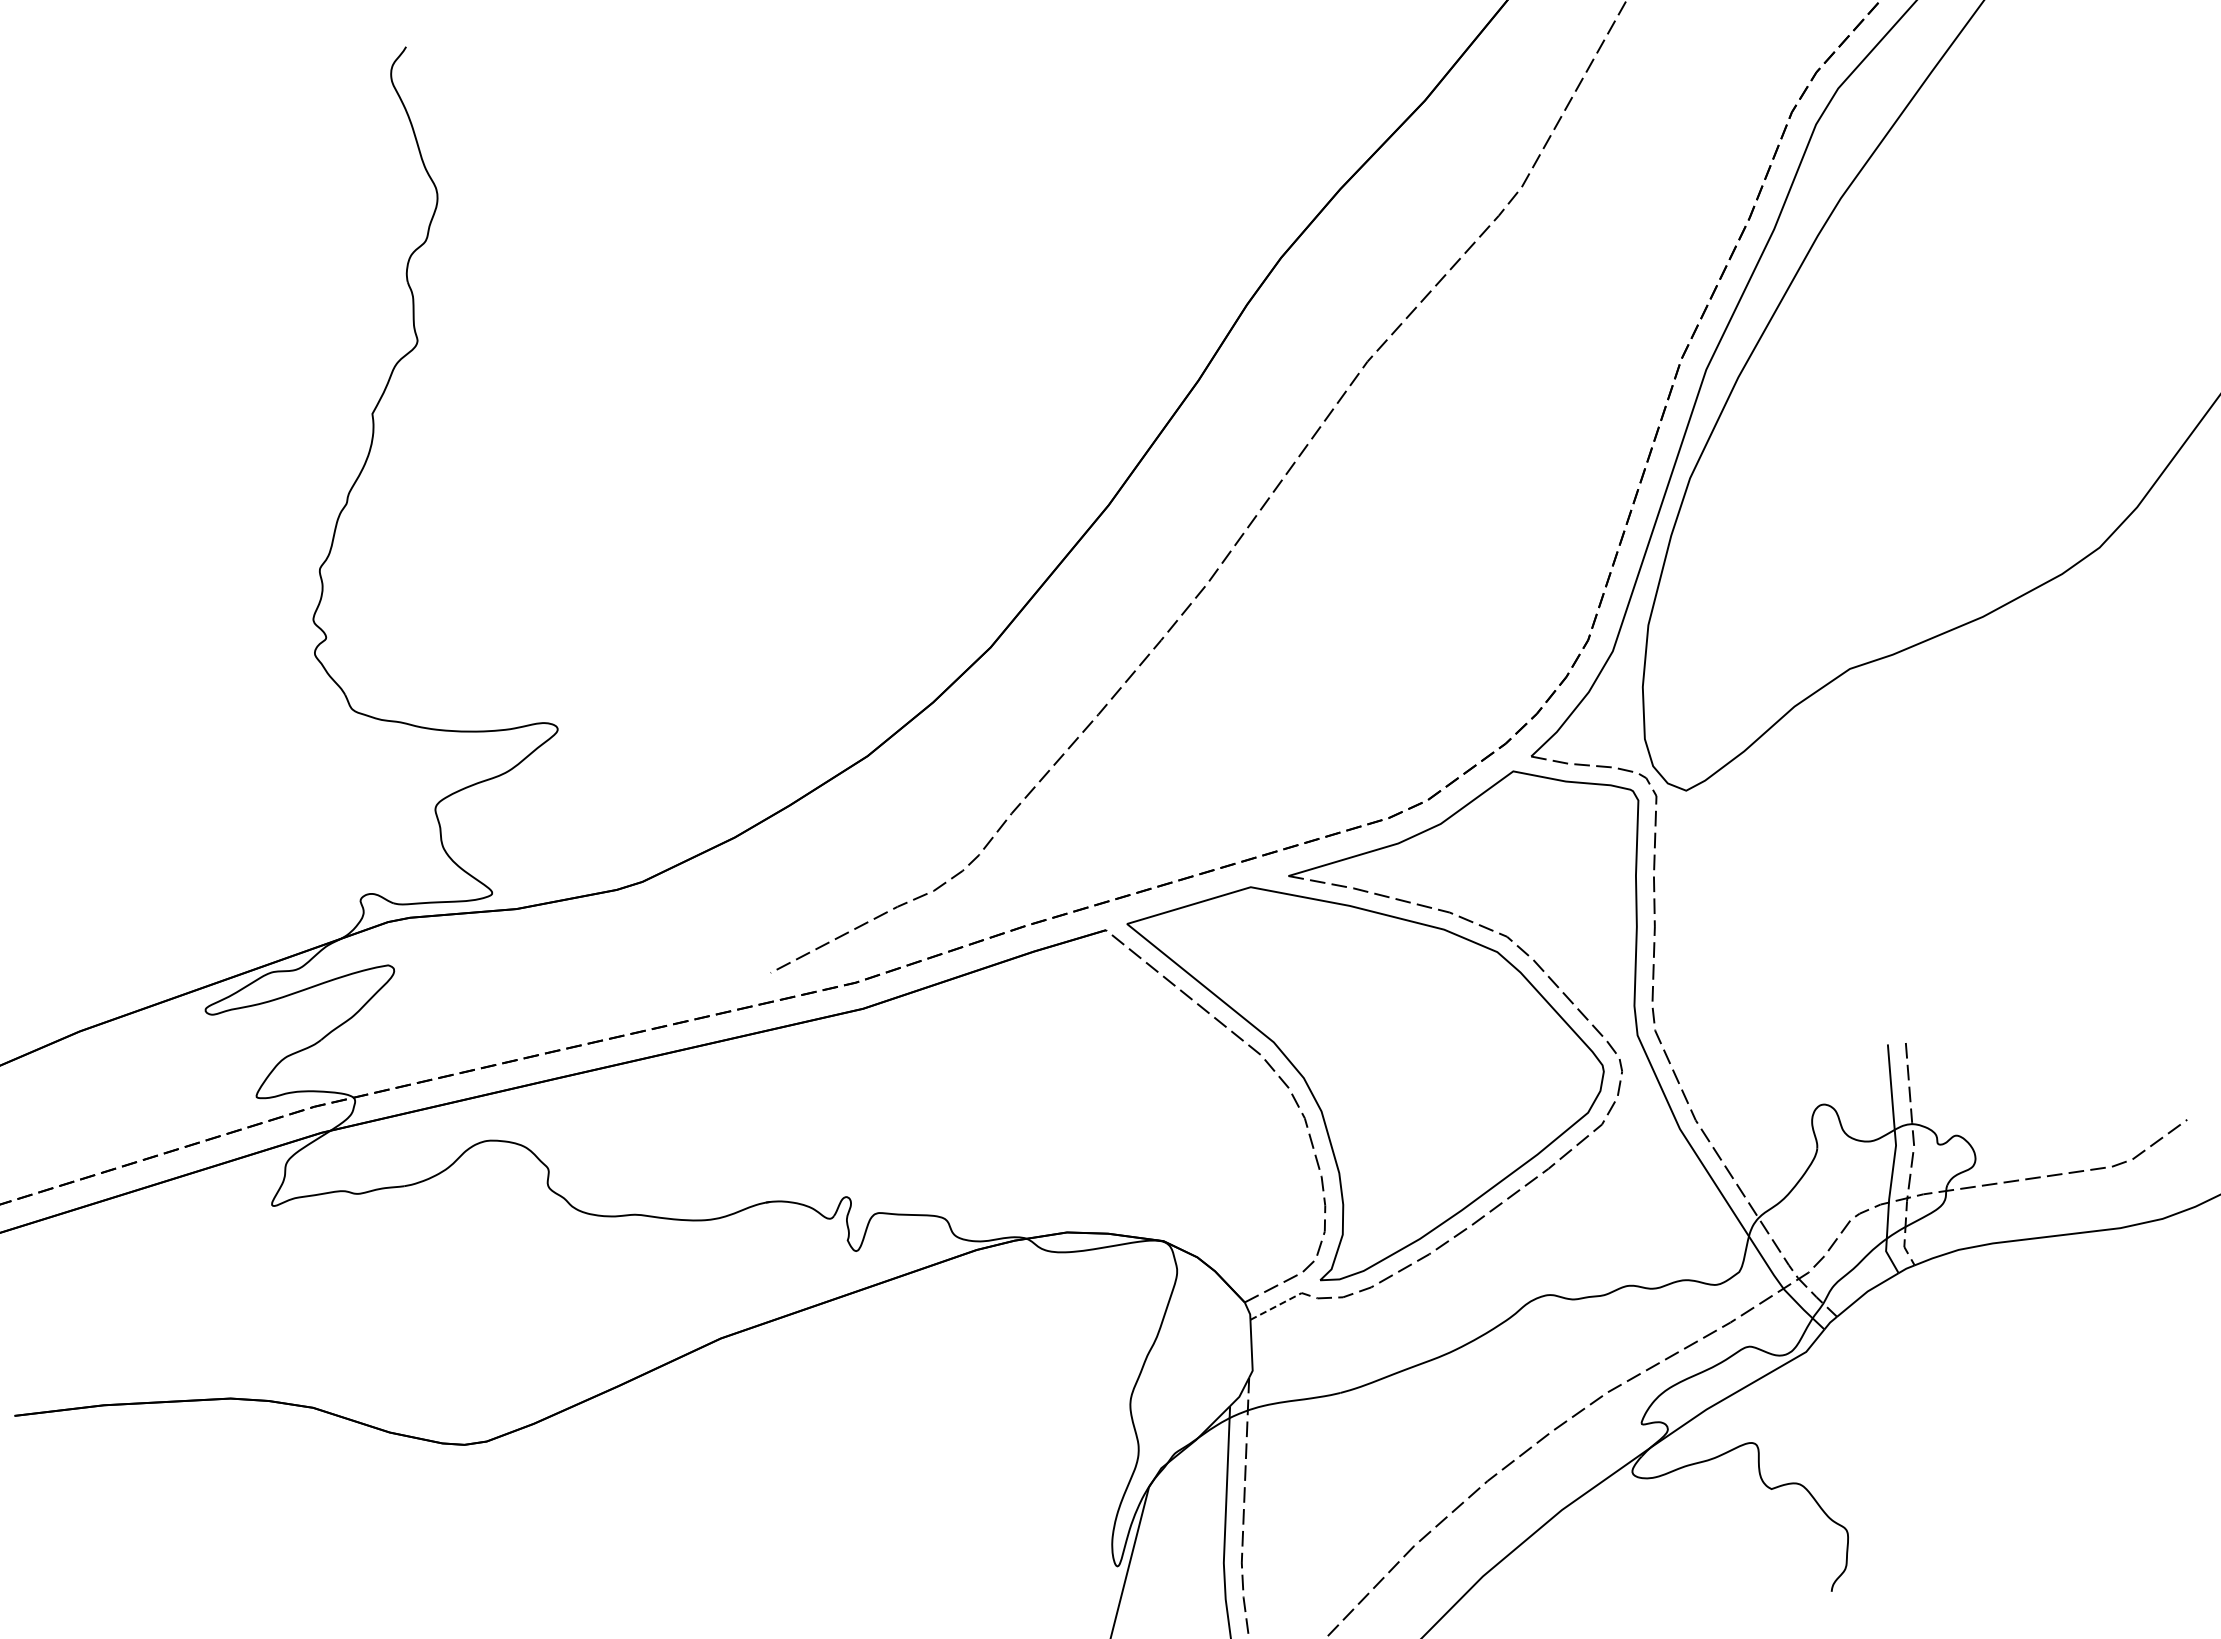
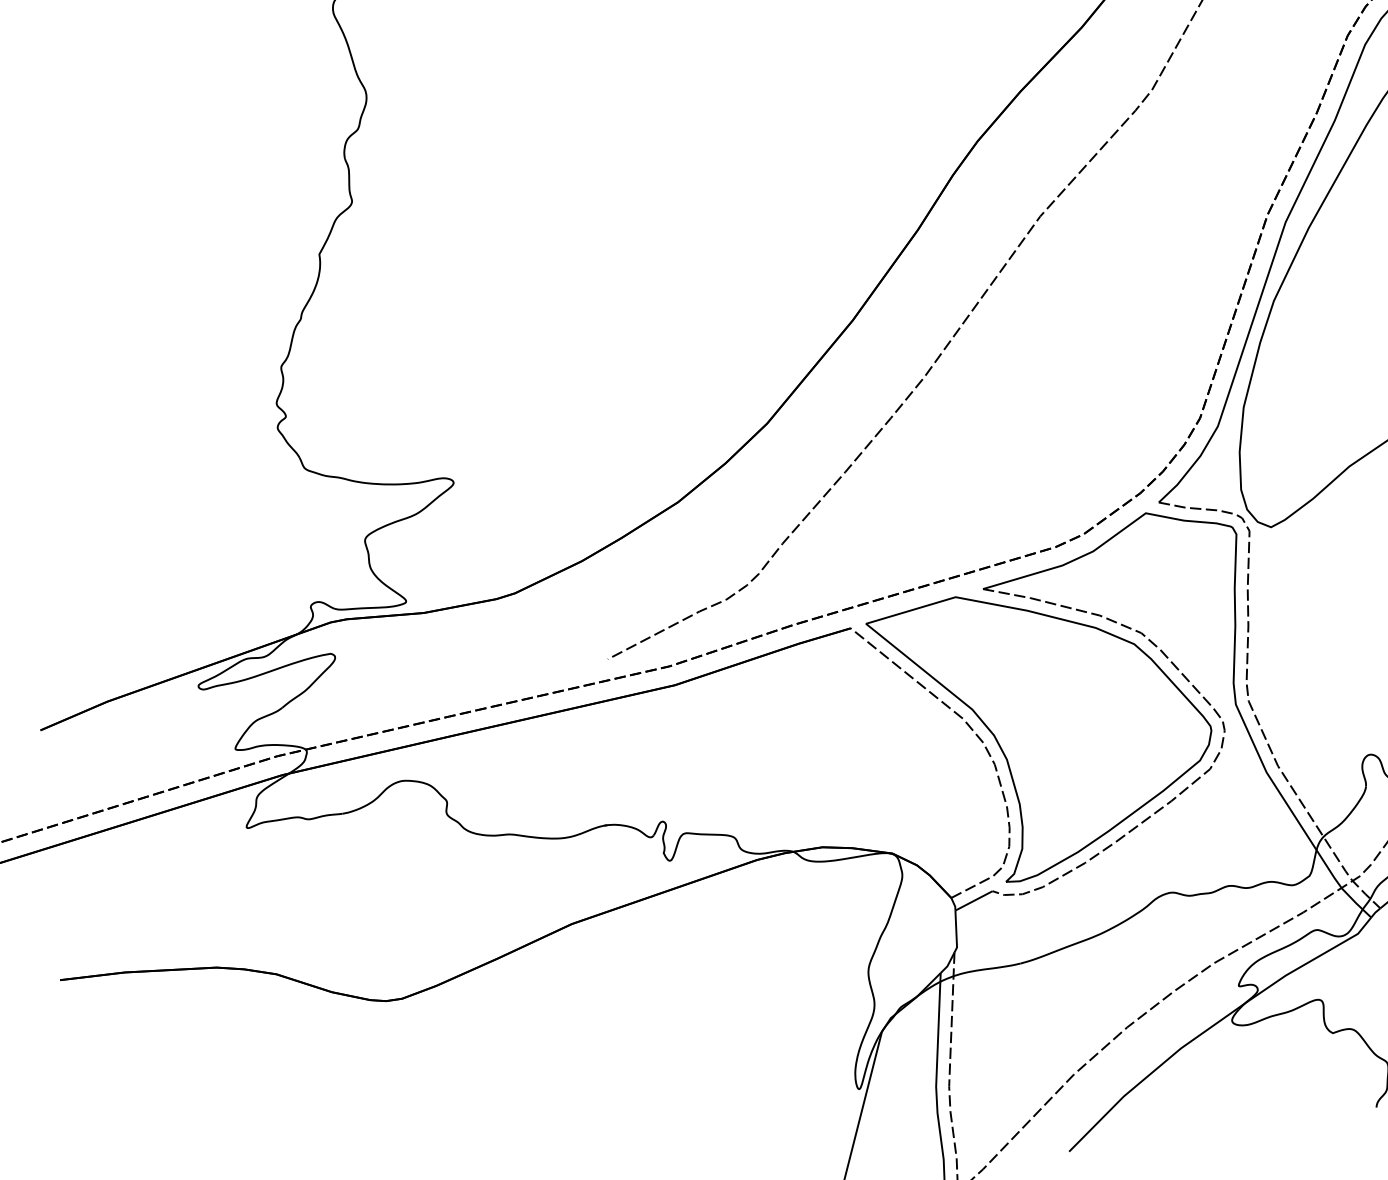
line: (1276, 1306) -> (974, 900), dashed -> solid

